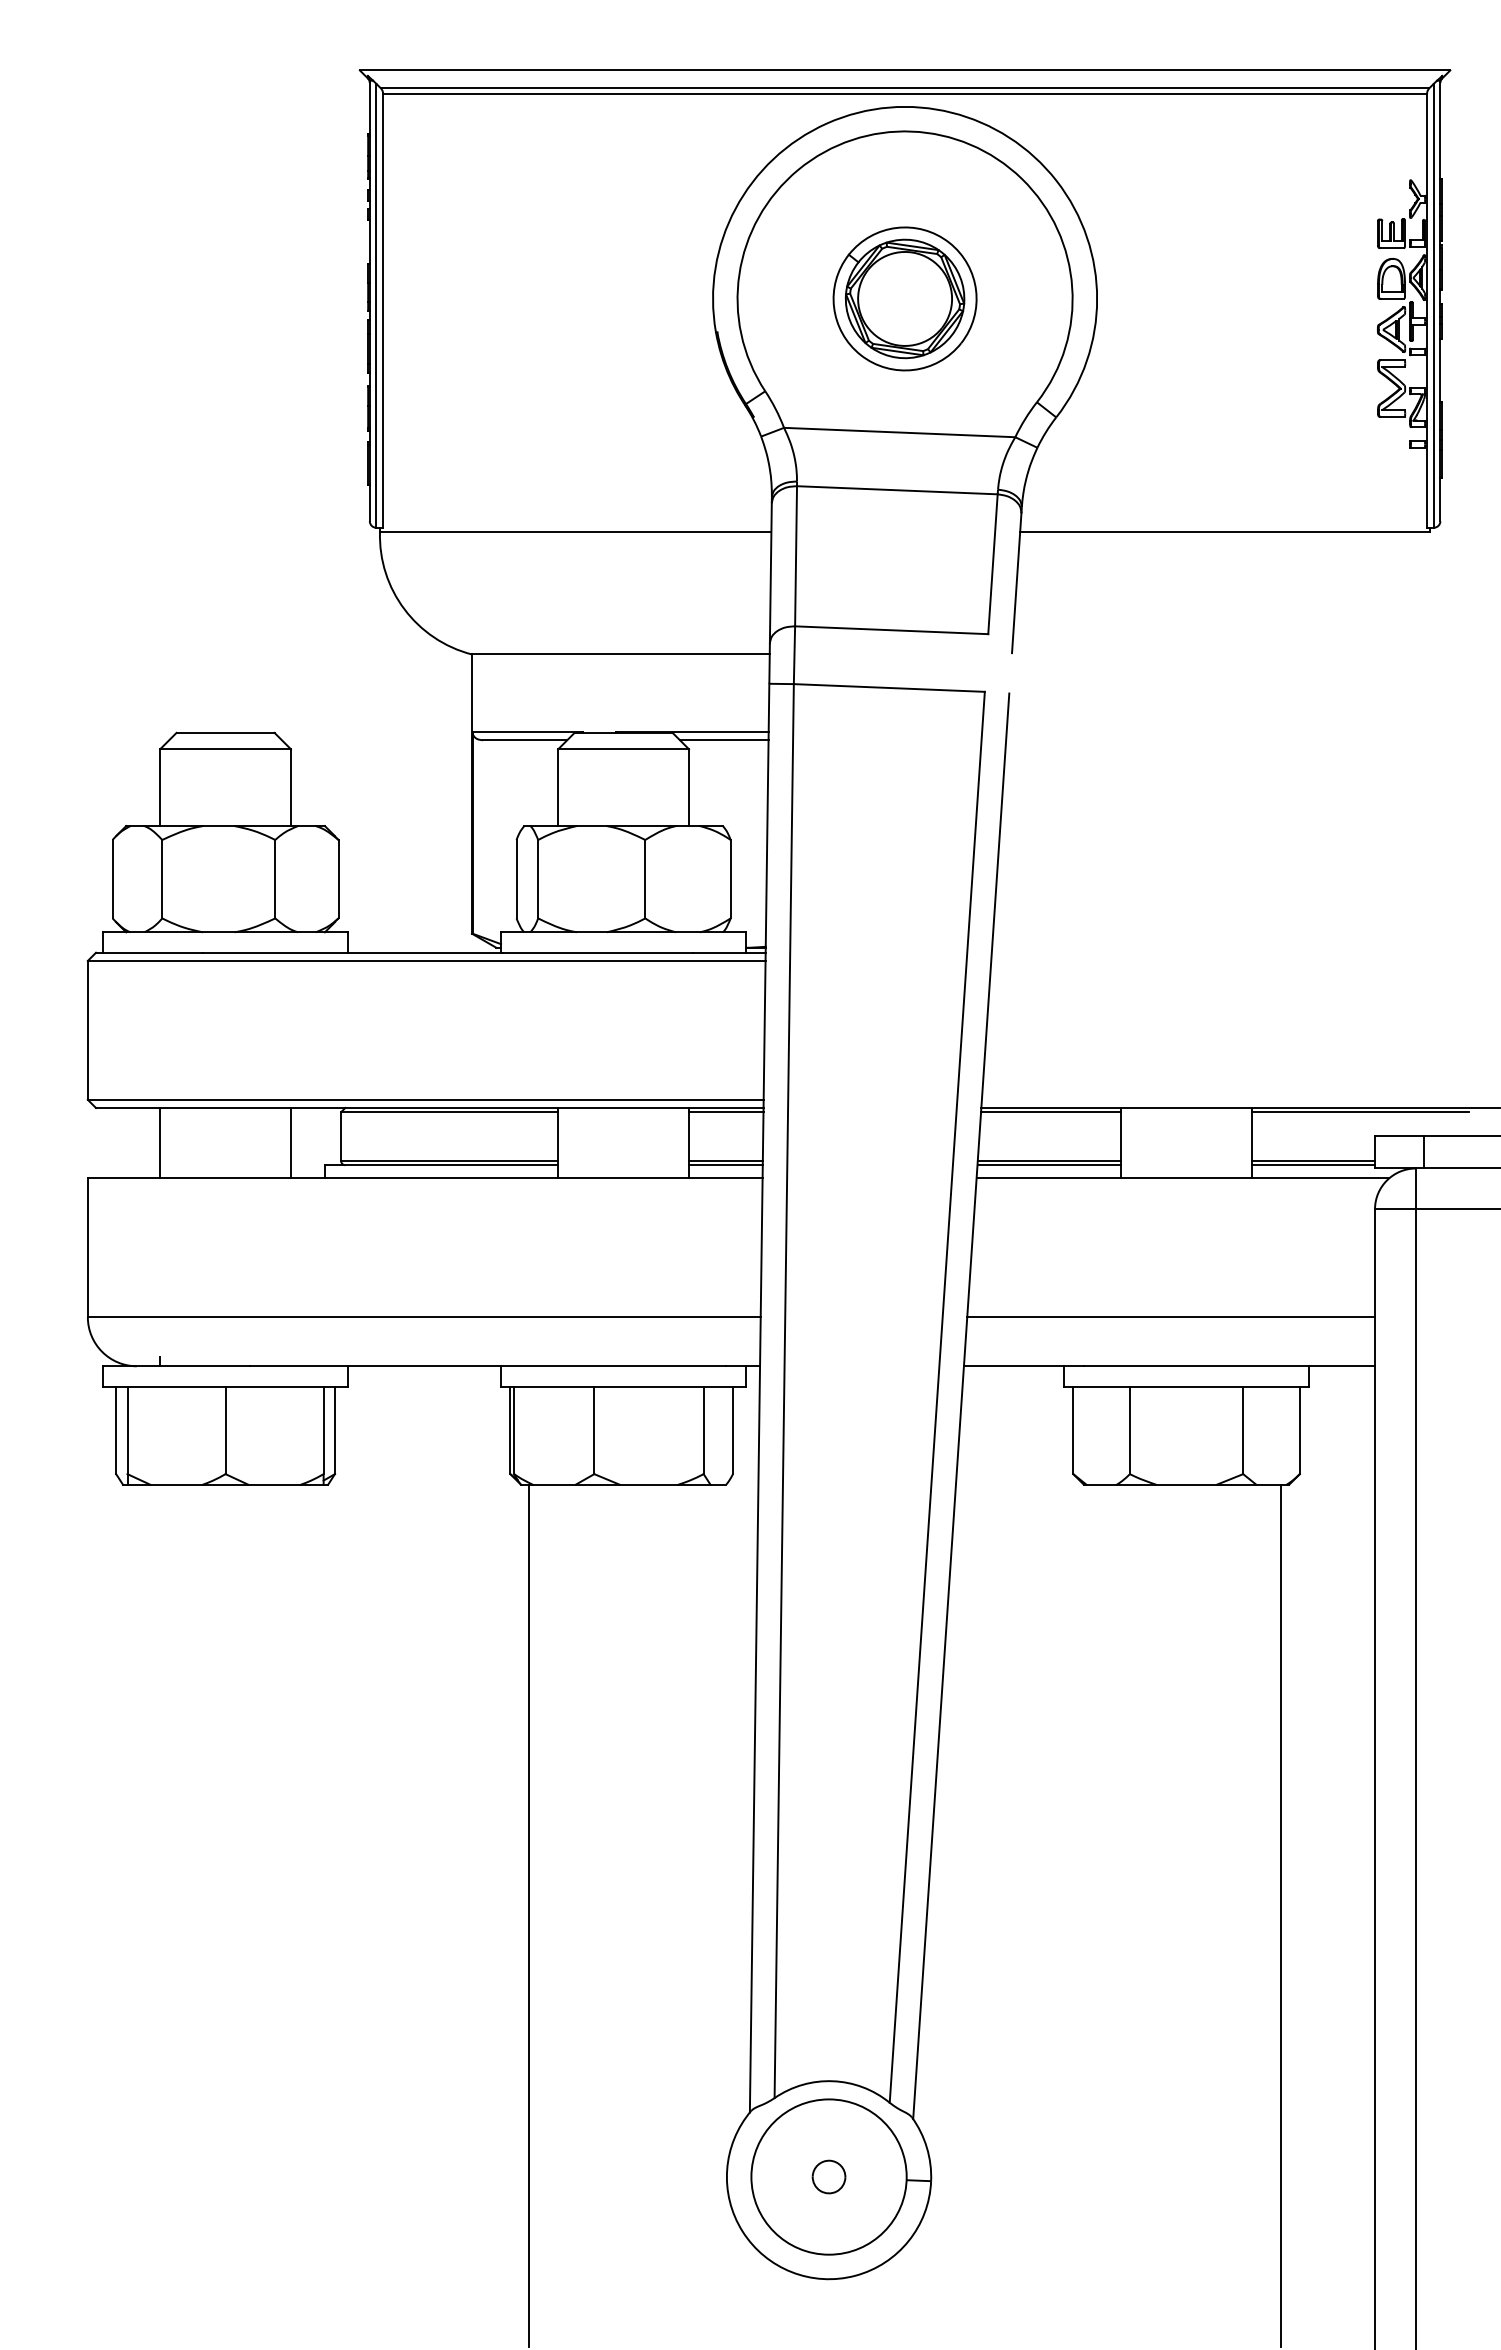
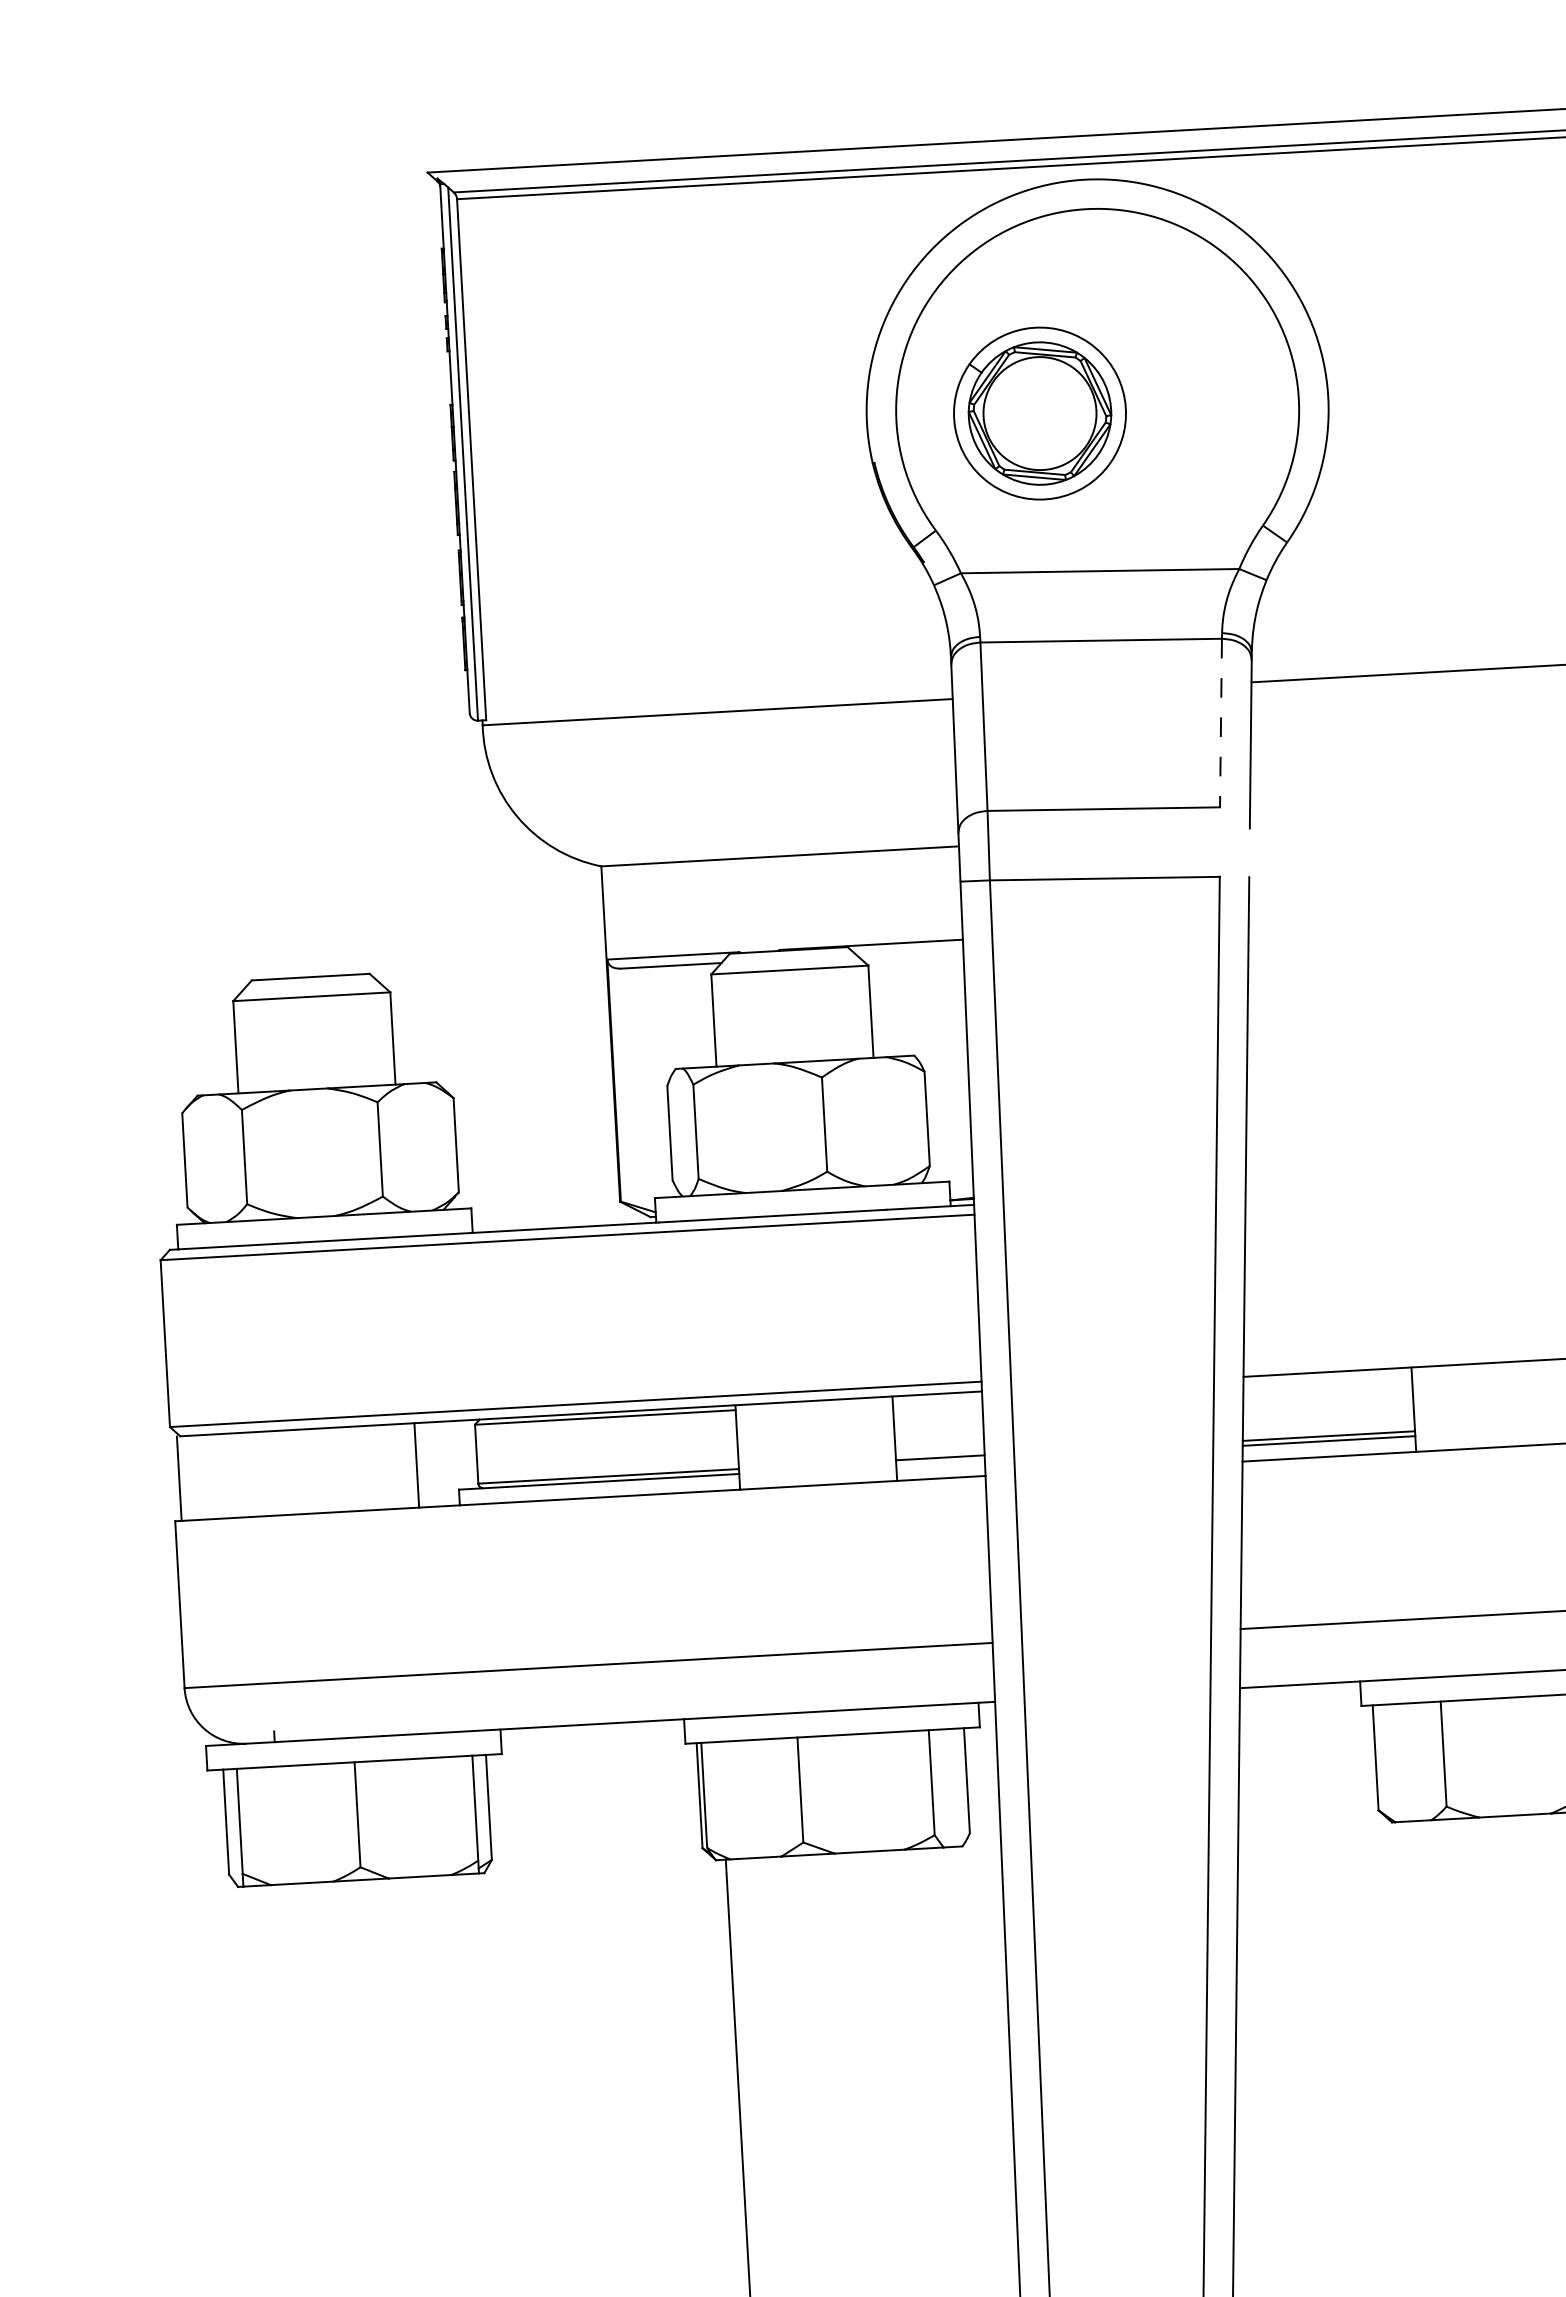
part: (904, 298) -> (1039, 413), moved
line: (992, 564) -> (1220, 723), solid -> dashed
line: (724, 740) -> (910, 952), removed
line: (726, 1112) -> (937, 1399), removed
line: (1051, 1112) -> (1328, 1377), removed
line: (160, 1143) -> (179, 1479), moved
line: (725, 1165) -> (940, 1463), removed

